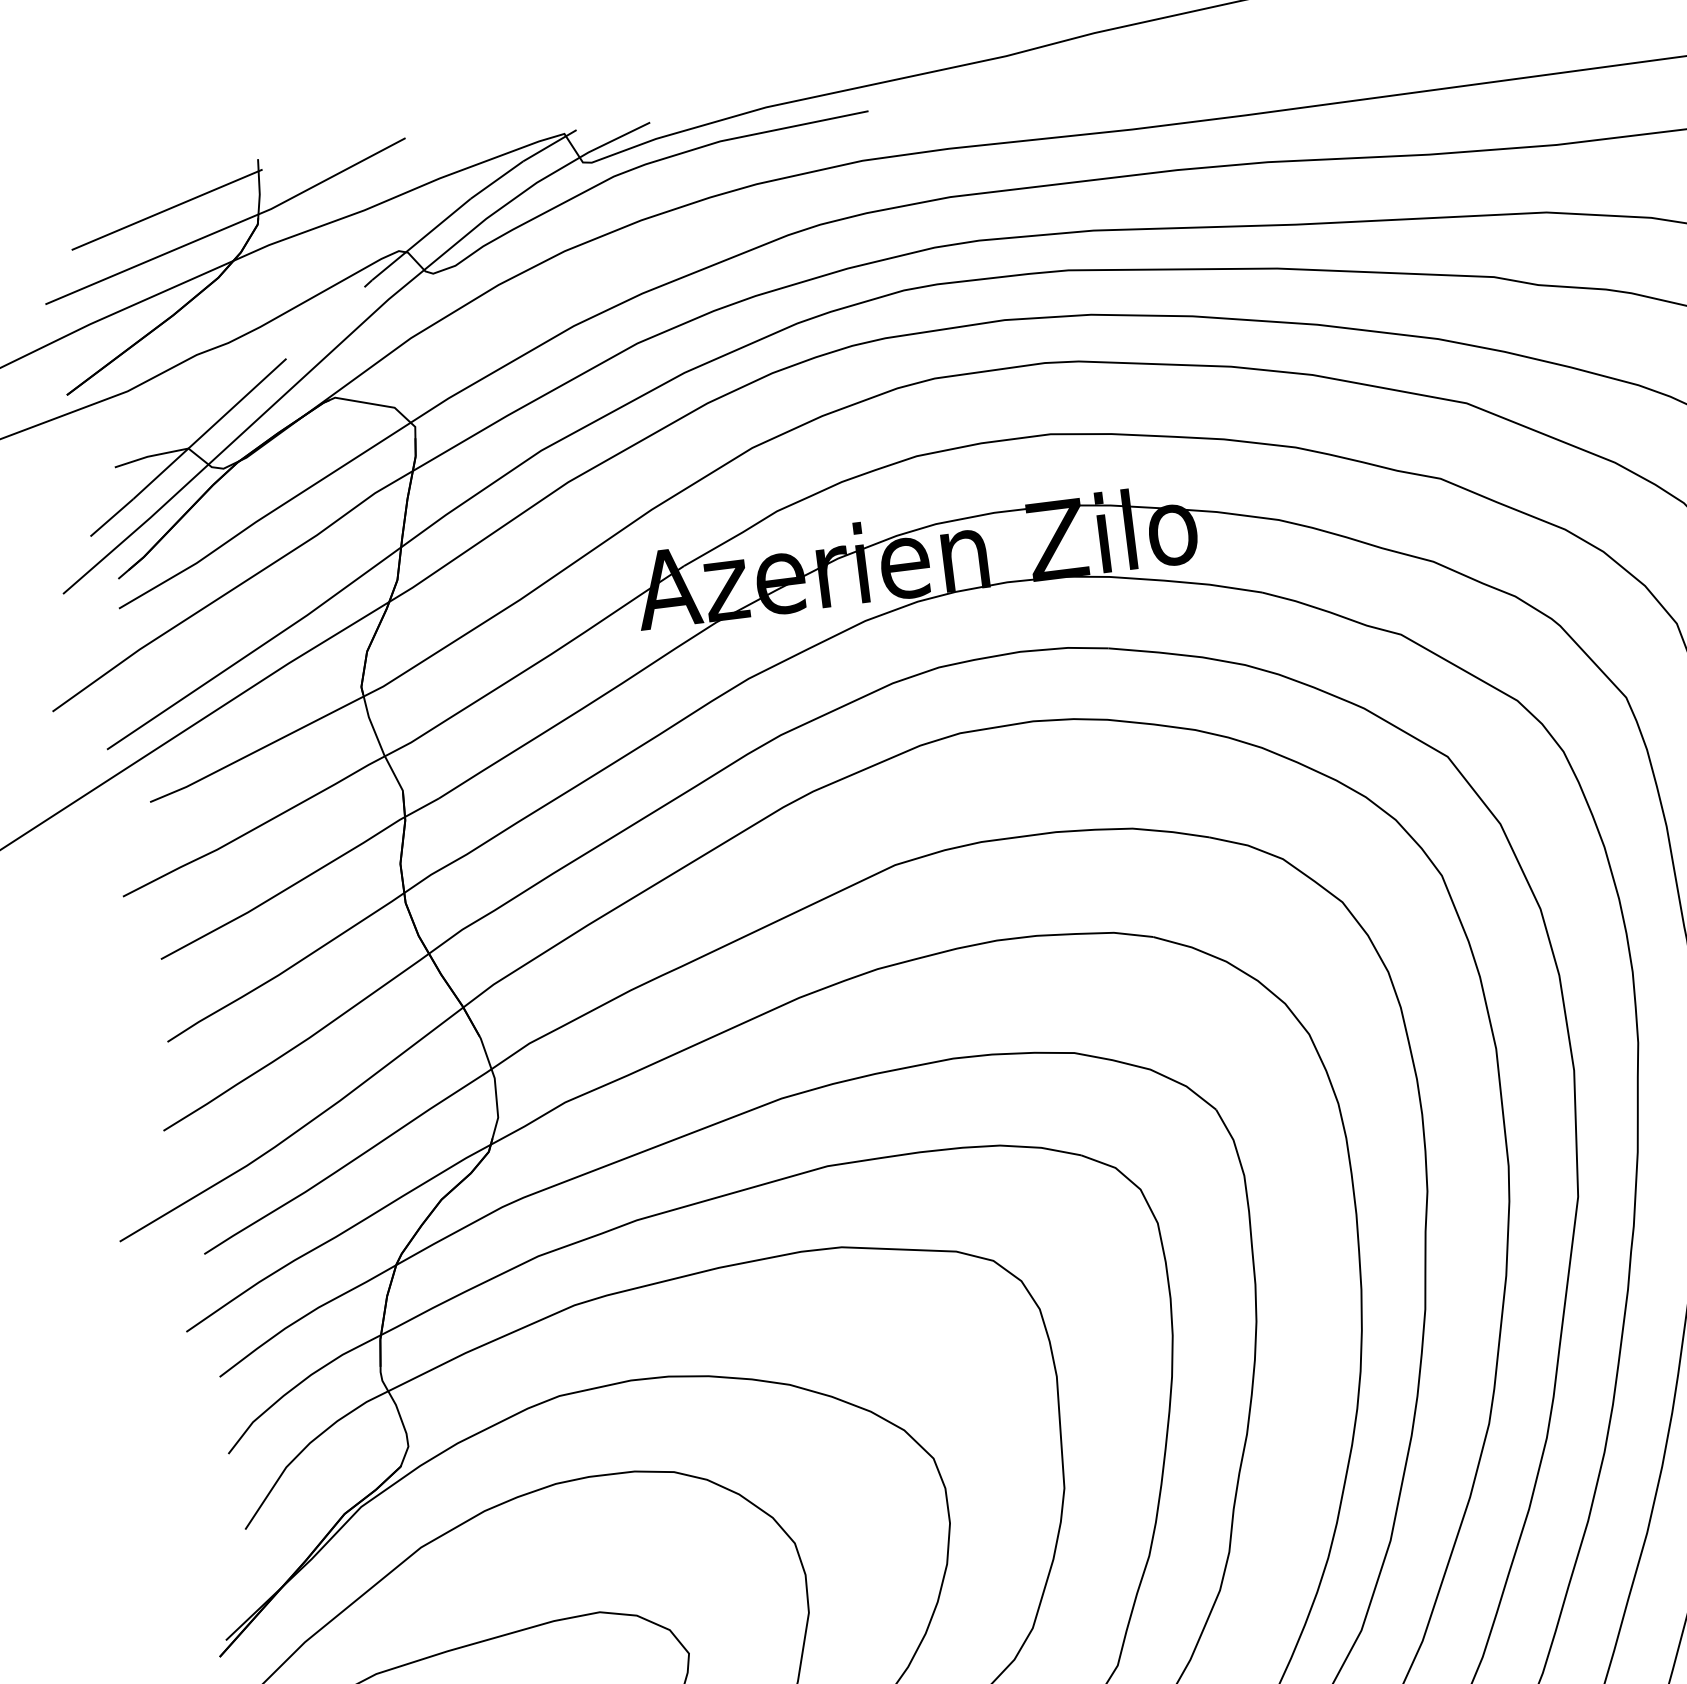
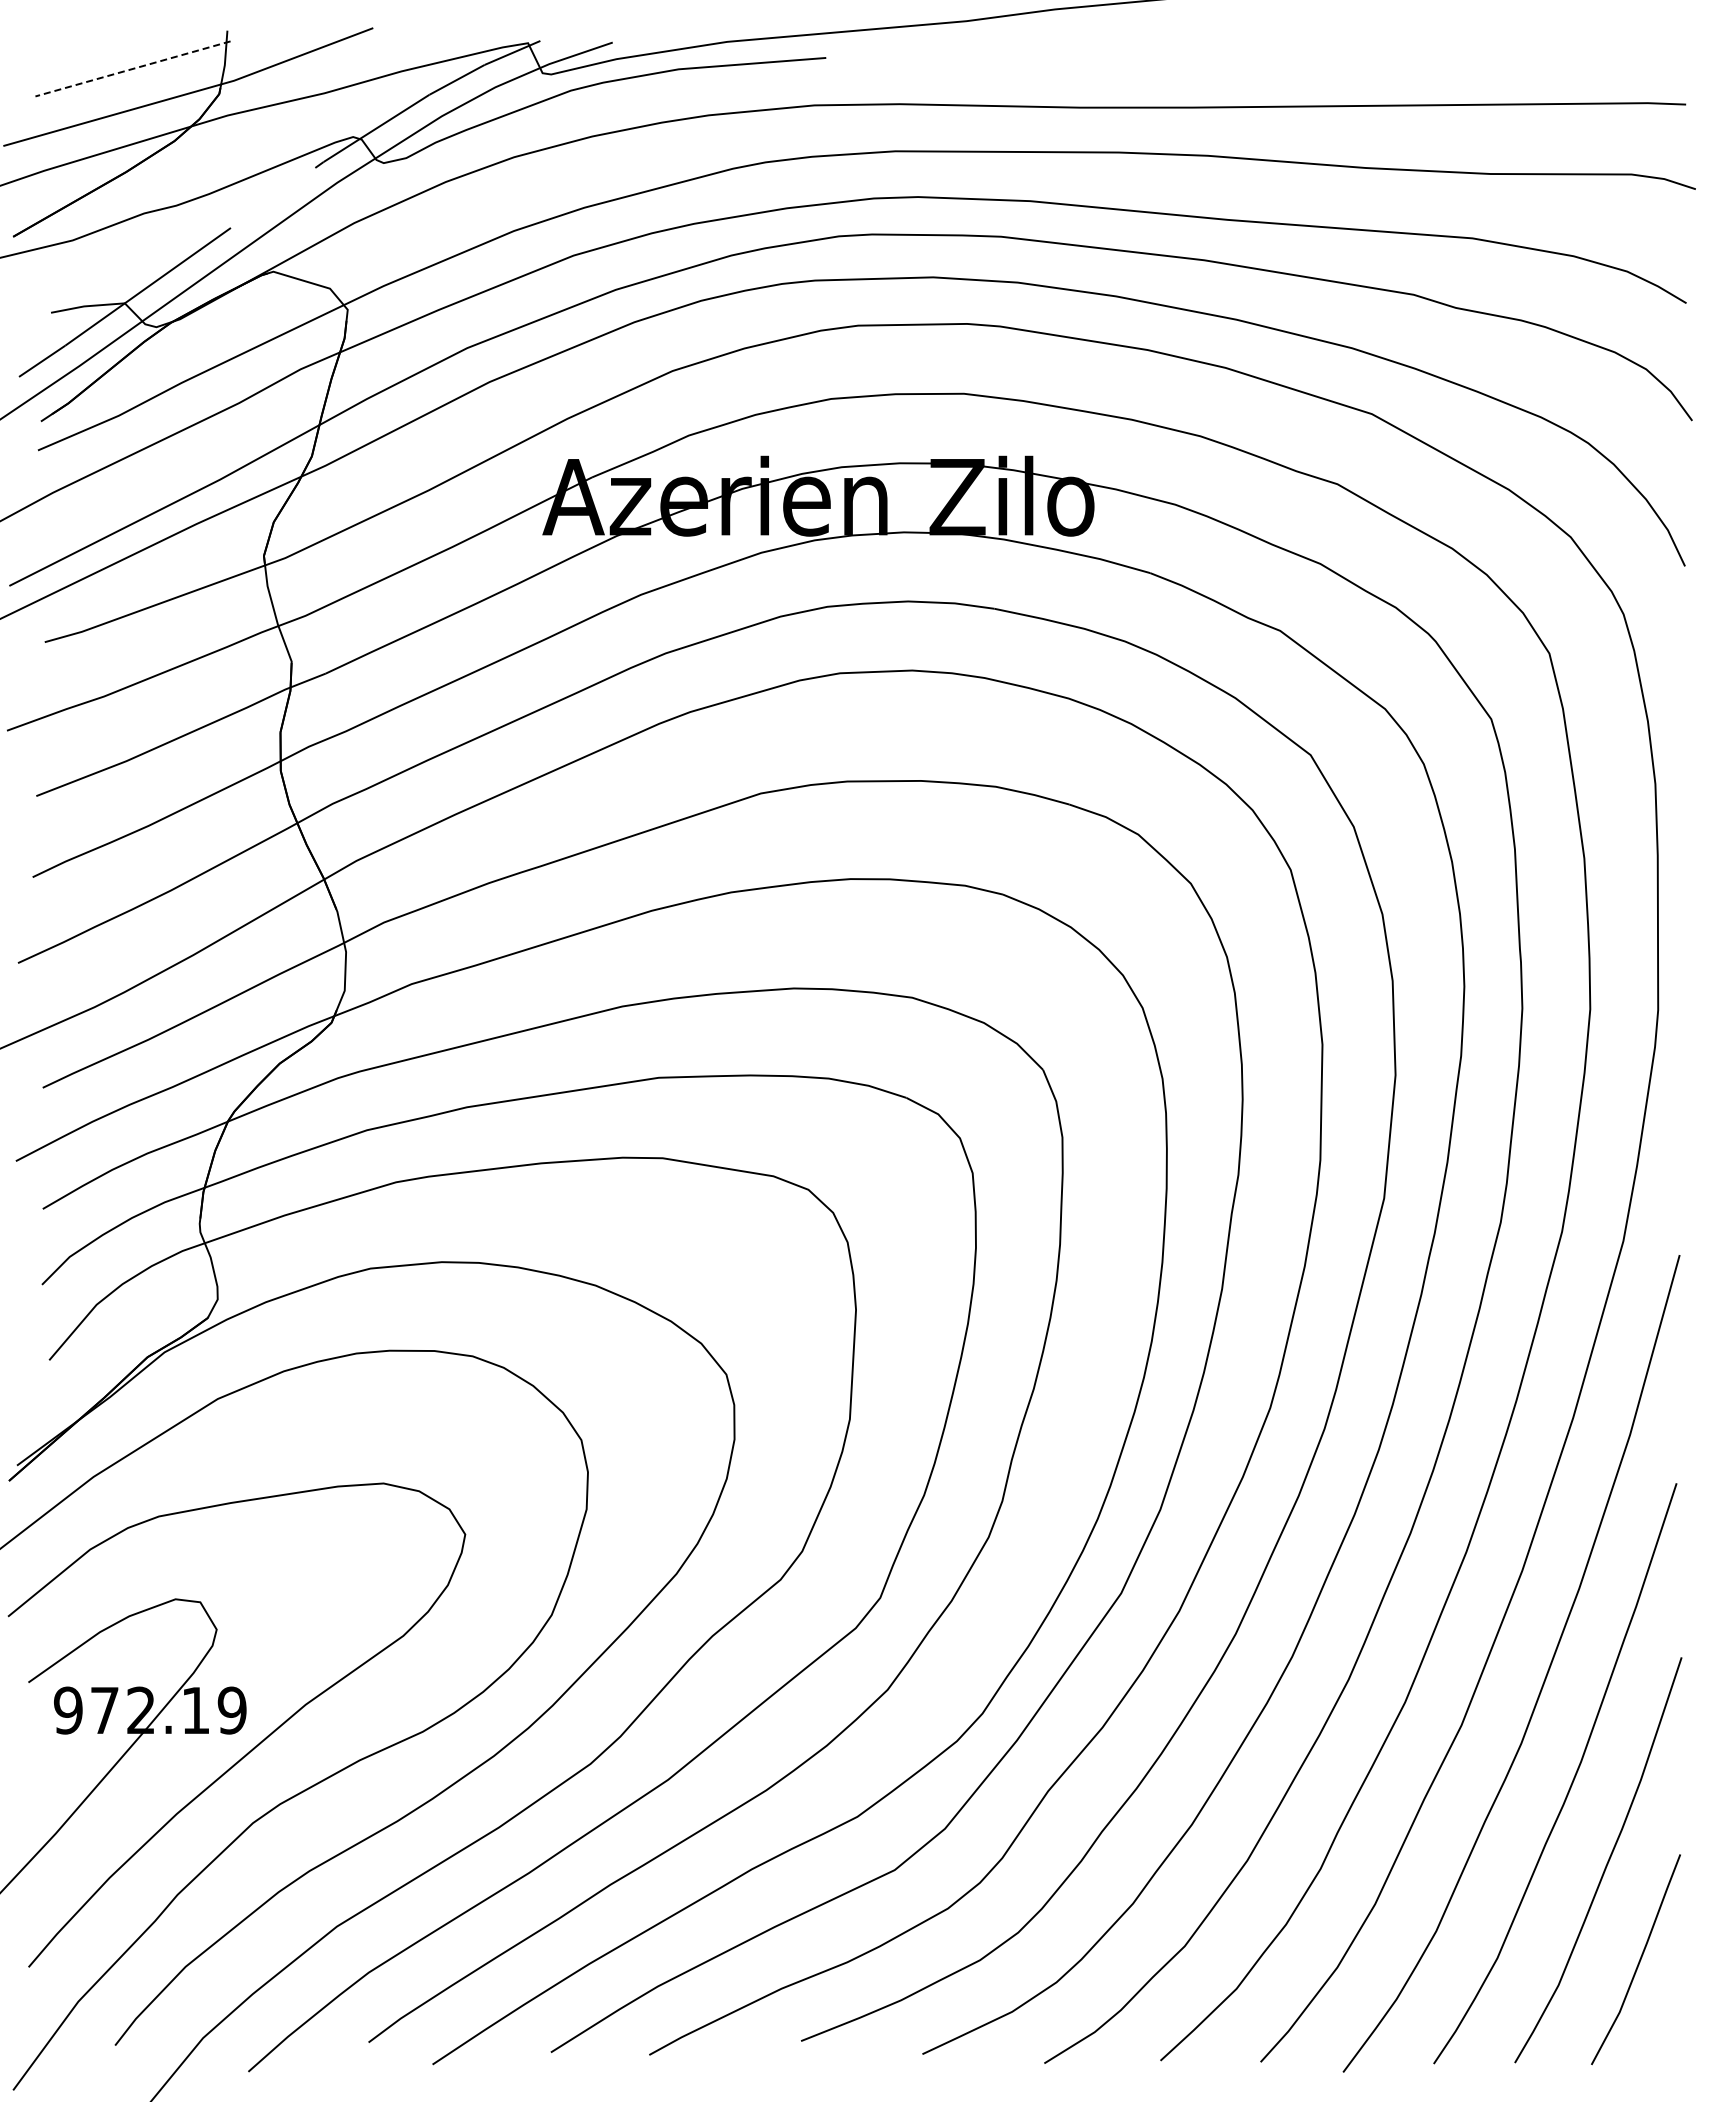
line: (166, 210) -> (132, 69), solid -> dashed

